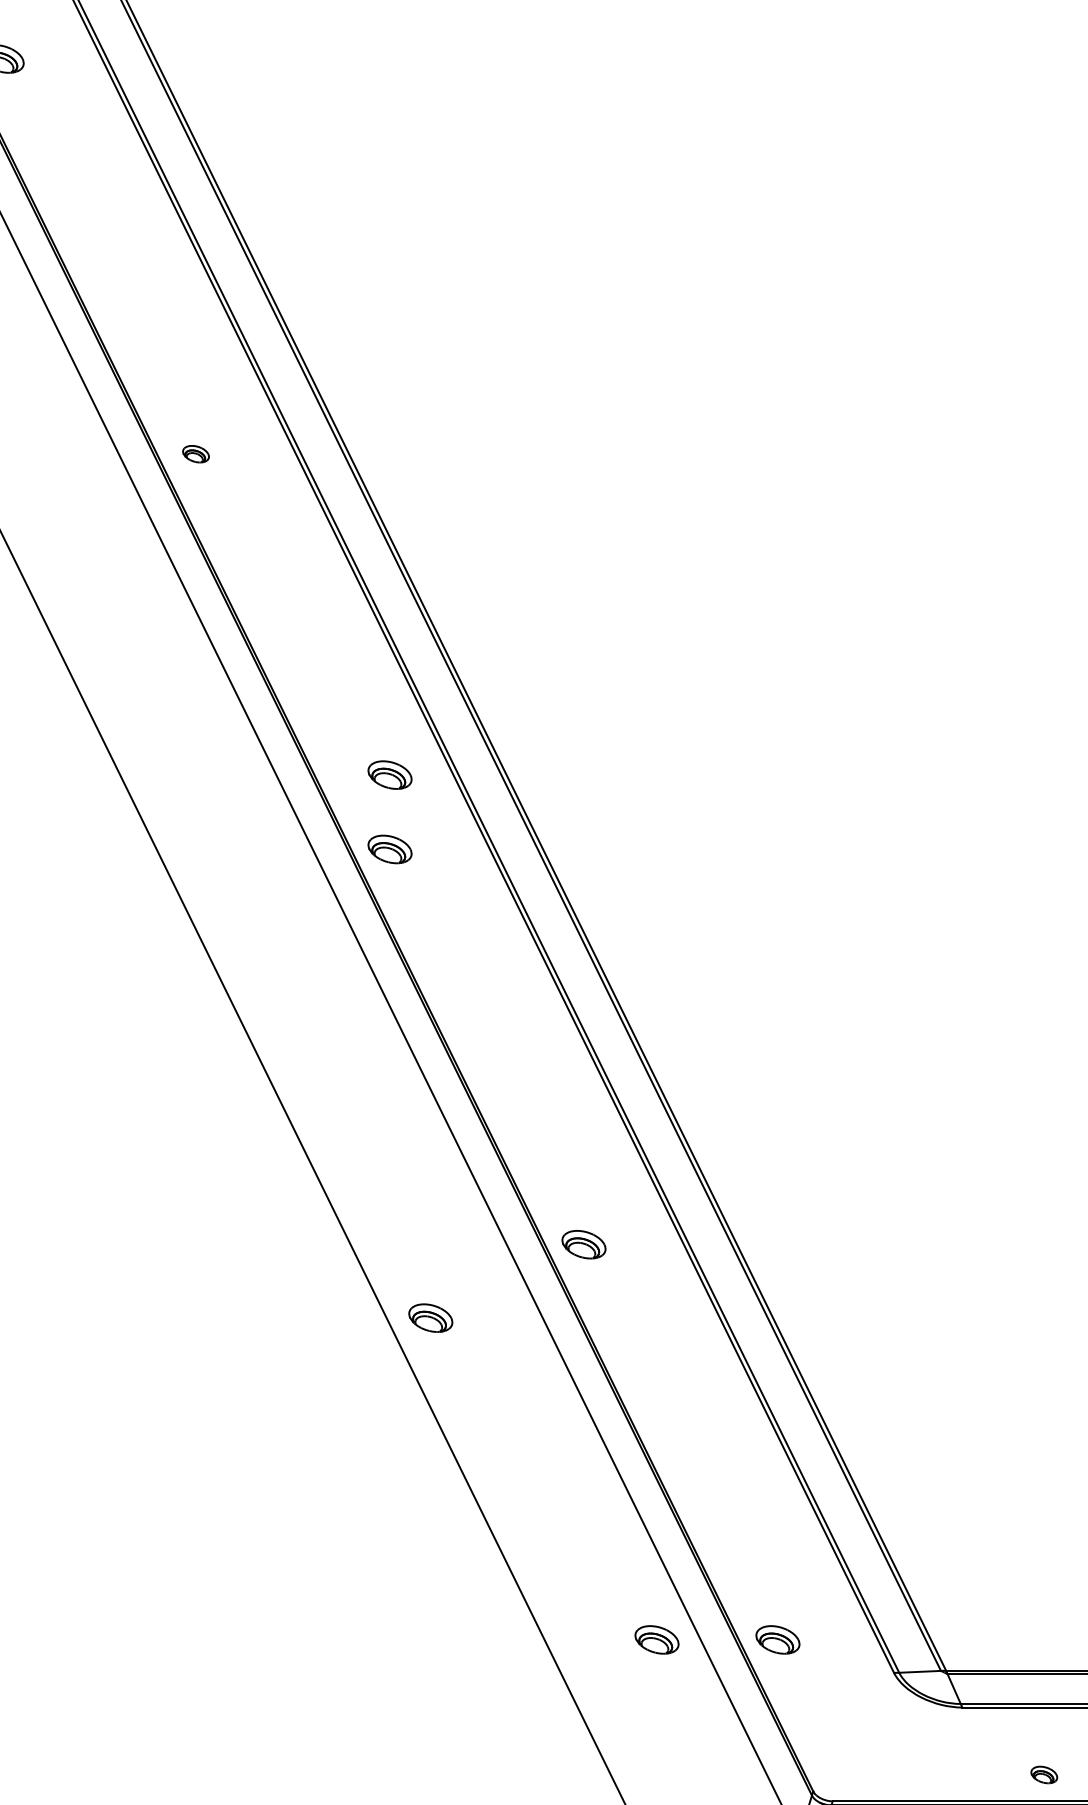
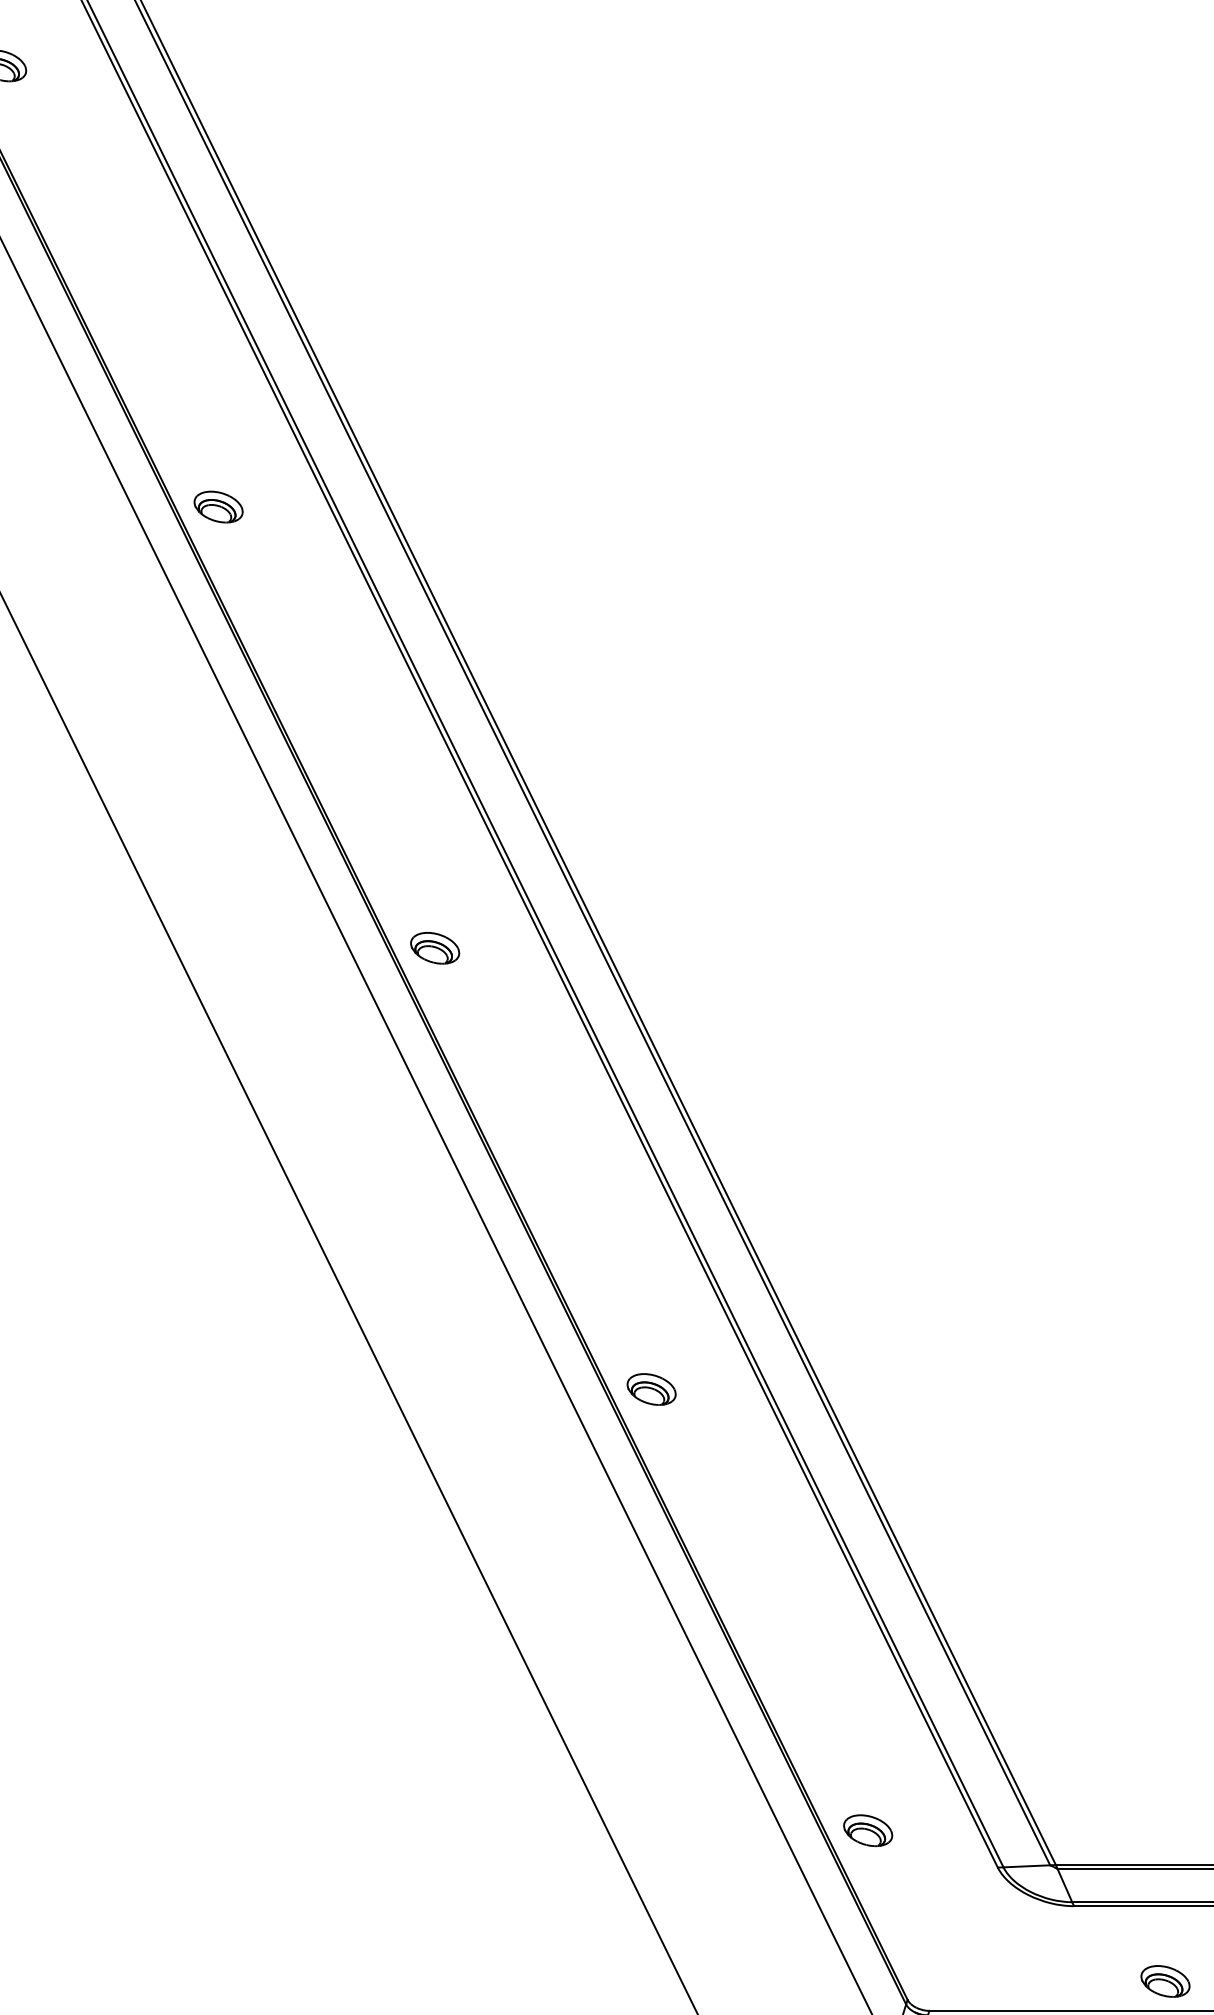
part: (195, 453) -> (218, 506), size x1.67
part: (390, 775) -> (435, 865), removed
part: (430, 1318) -> (480, 1471), removed
part: (657, 1639) -> (733, 1830), removed
part: (1044, 1775) -> (1165, 1981), size x1.67

